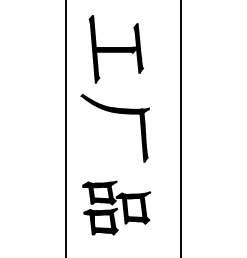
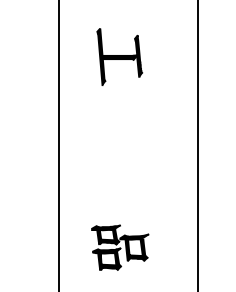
part: (115, 49) -> (118, 57), size x0.7
part: (115, 113) -> (118, 134), removed
part: (116, 207) -> (120, 247), size x0.7

